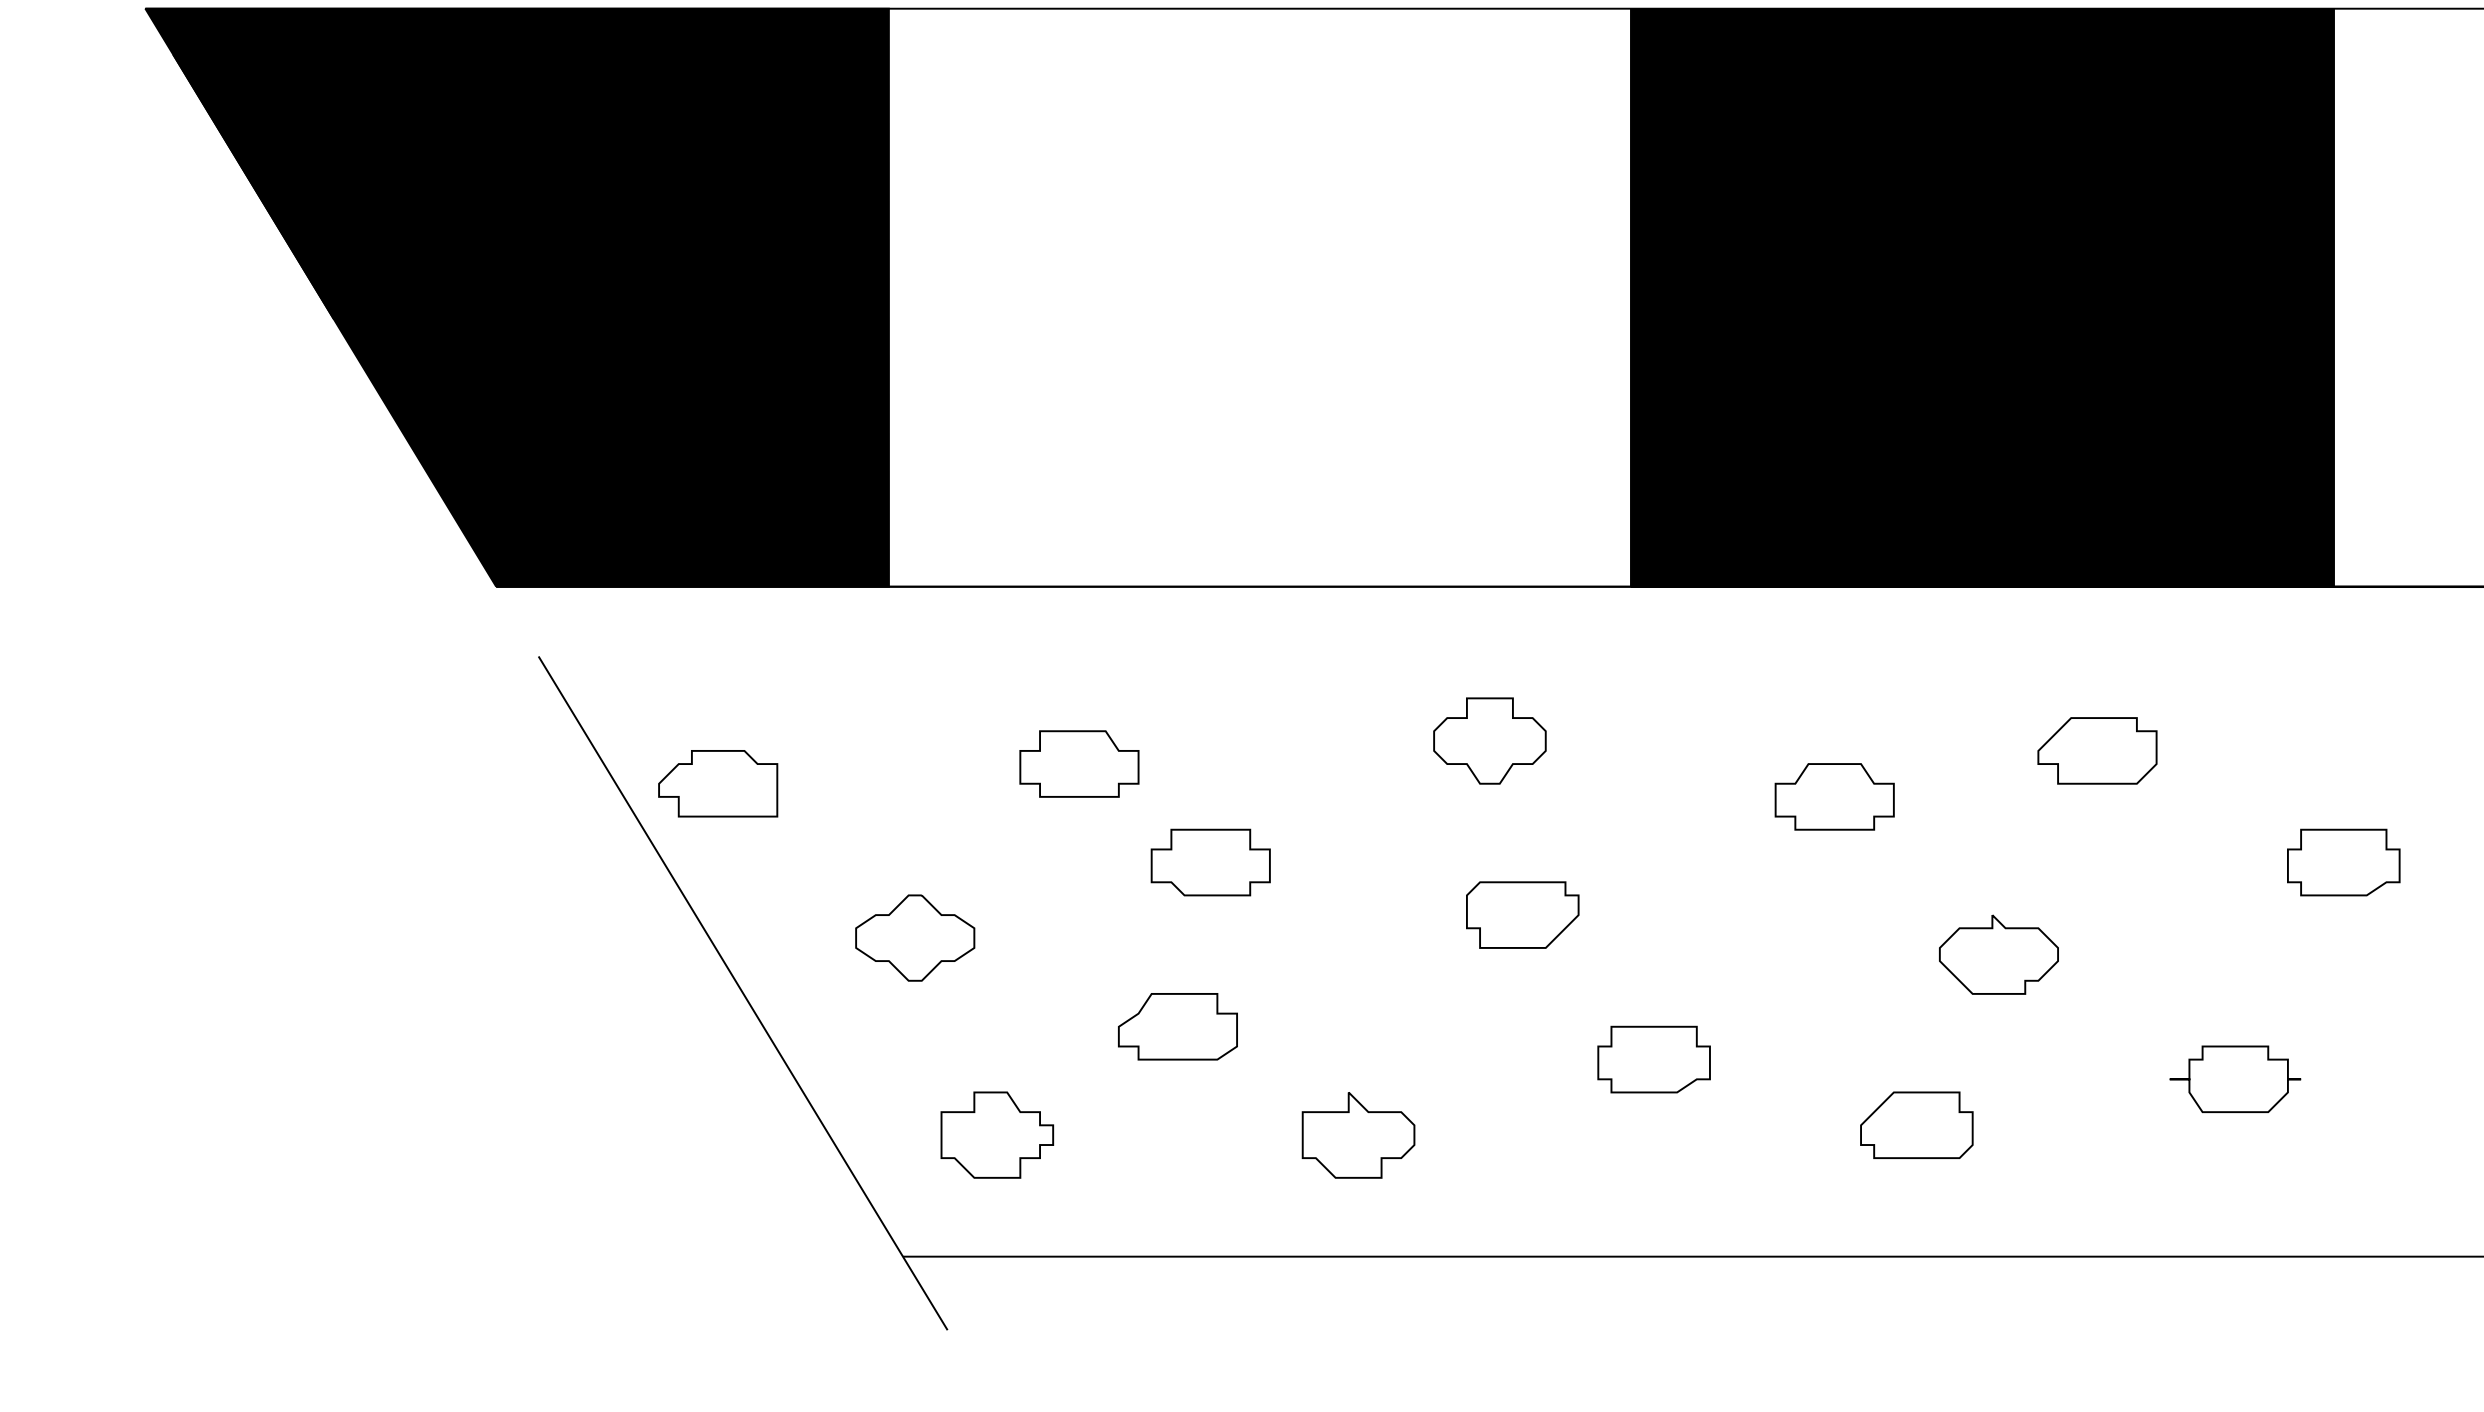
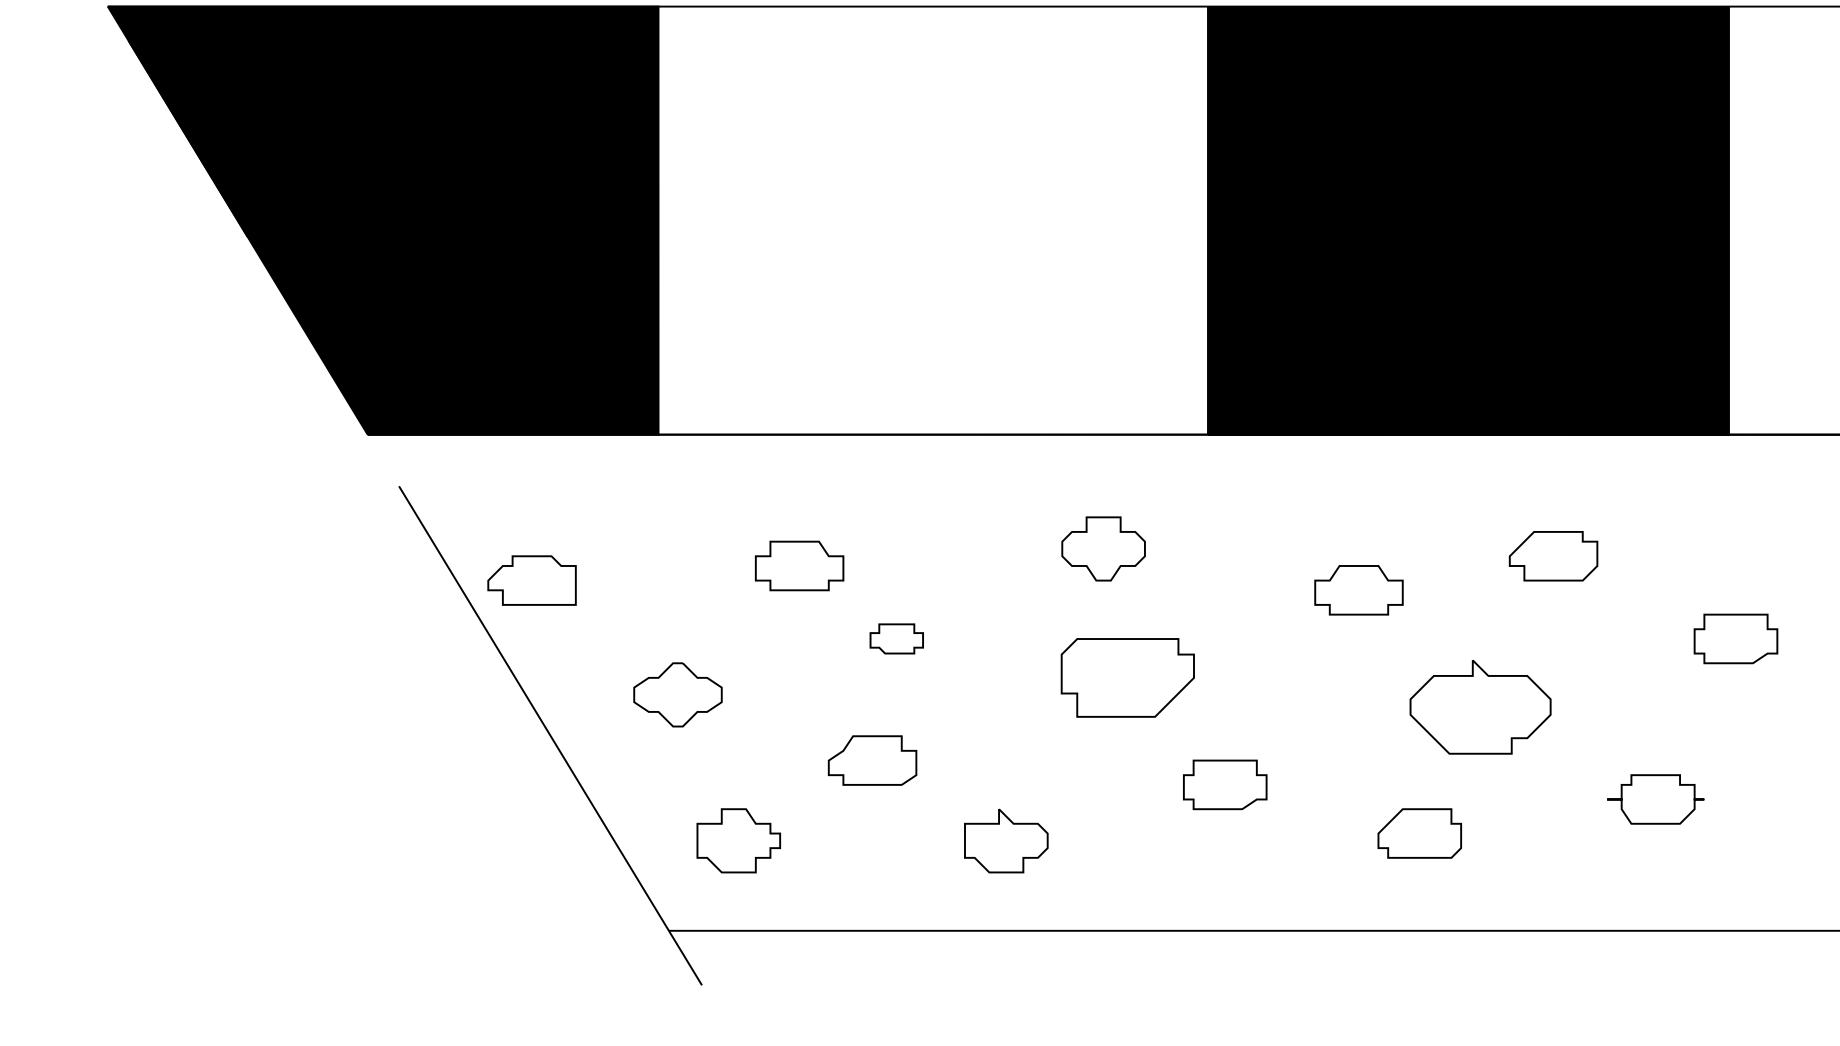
part: (1210, 862) -> (896, 638), size x0.6
part: (1522, 914) -> (1127, 677), size x1.6
part: (1998, 954) -> (1480, 707), size x1.6

